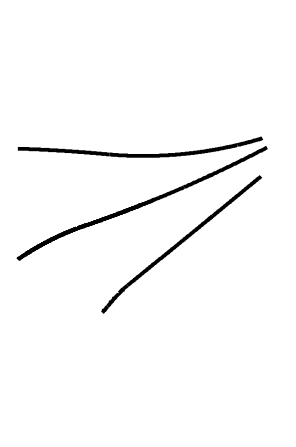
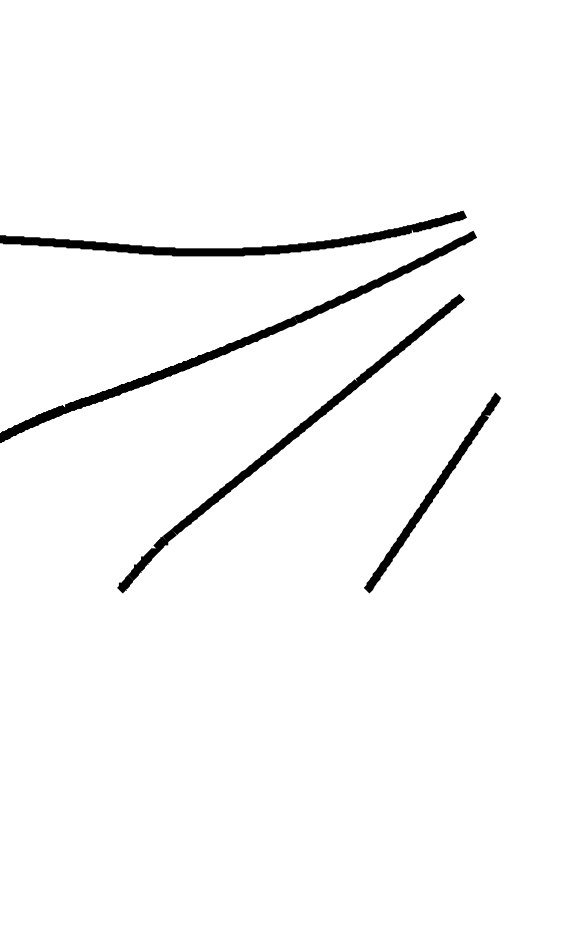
part: (246, 267) -> (431, 493), added

